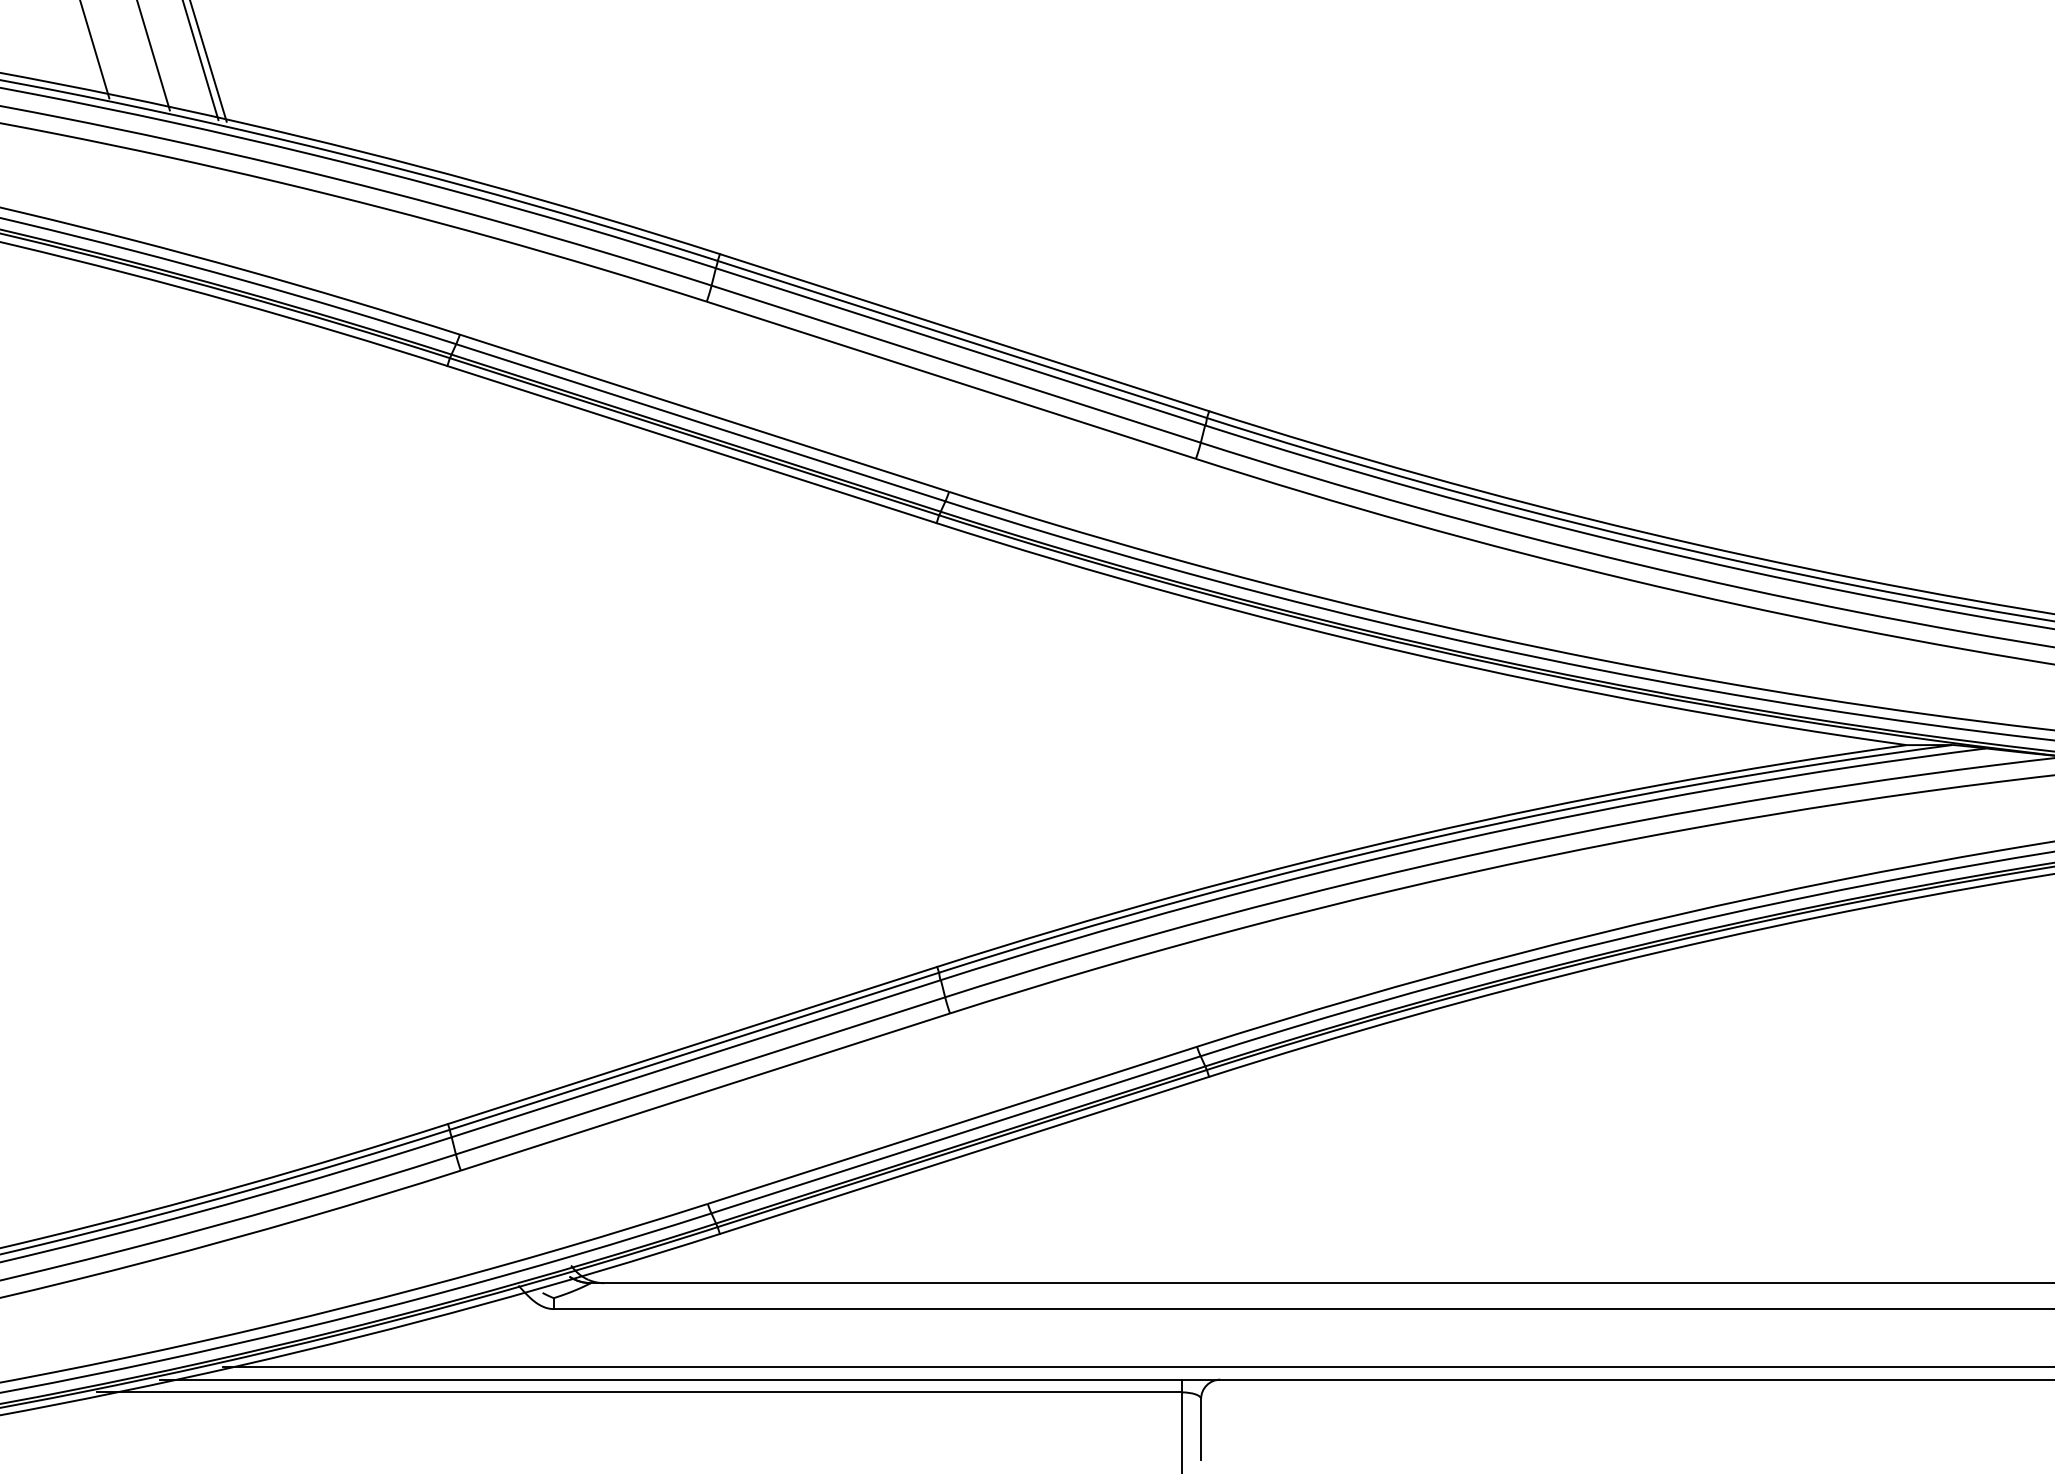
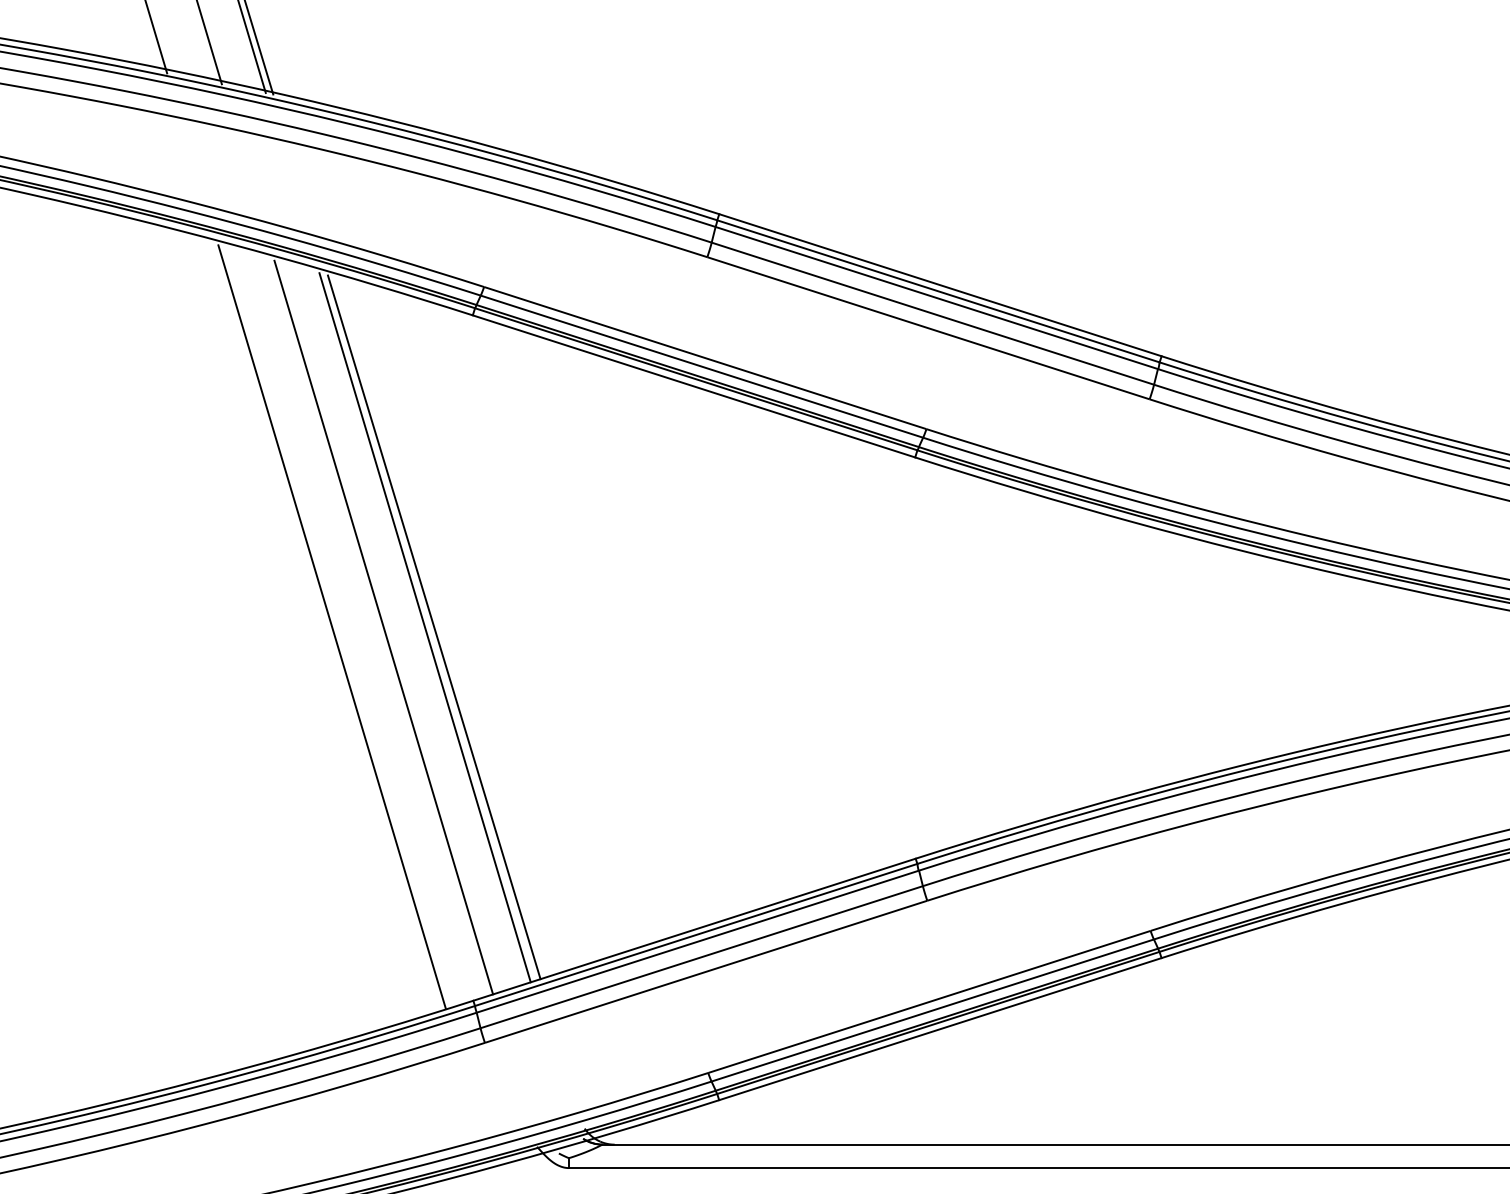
line: (291, 710) -> (331, 626), added
line: (404, 710) -> (434, 626), added
line: (348, 711) -> (383, 627), added
line: (394, 711) -> (424, 627), added

